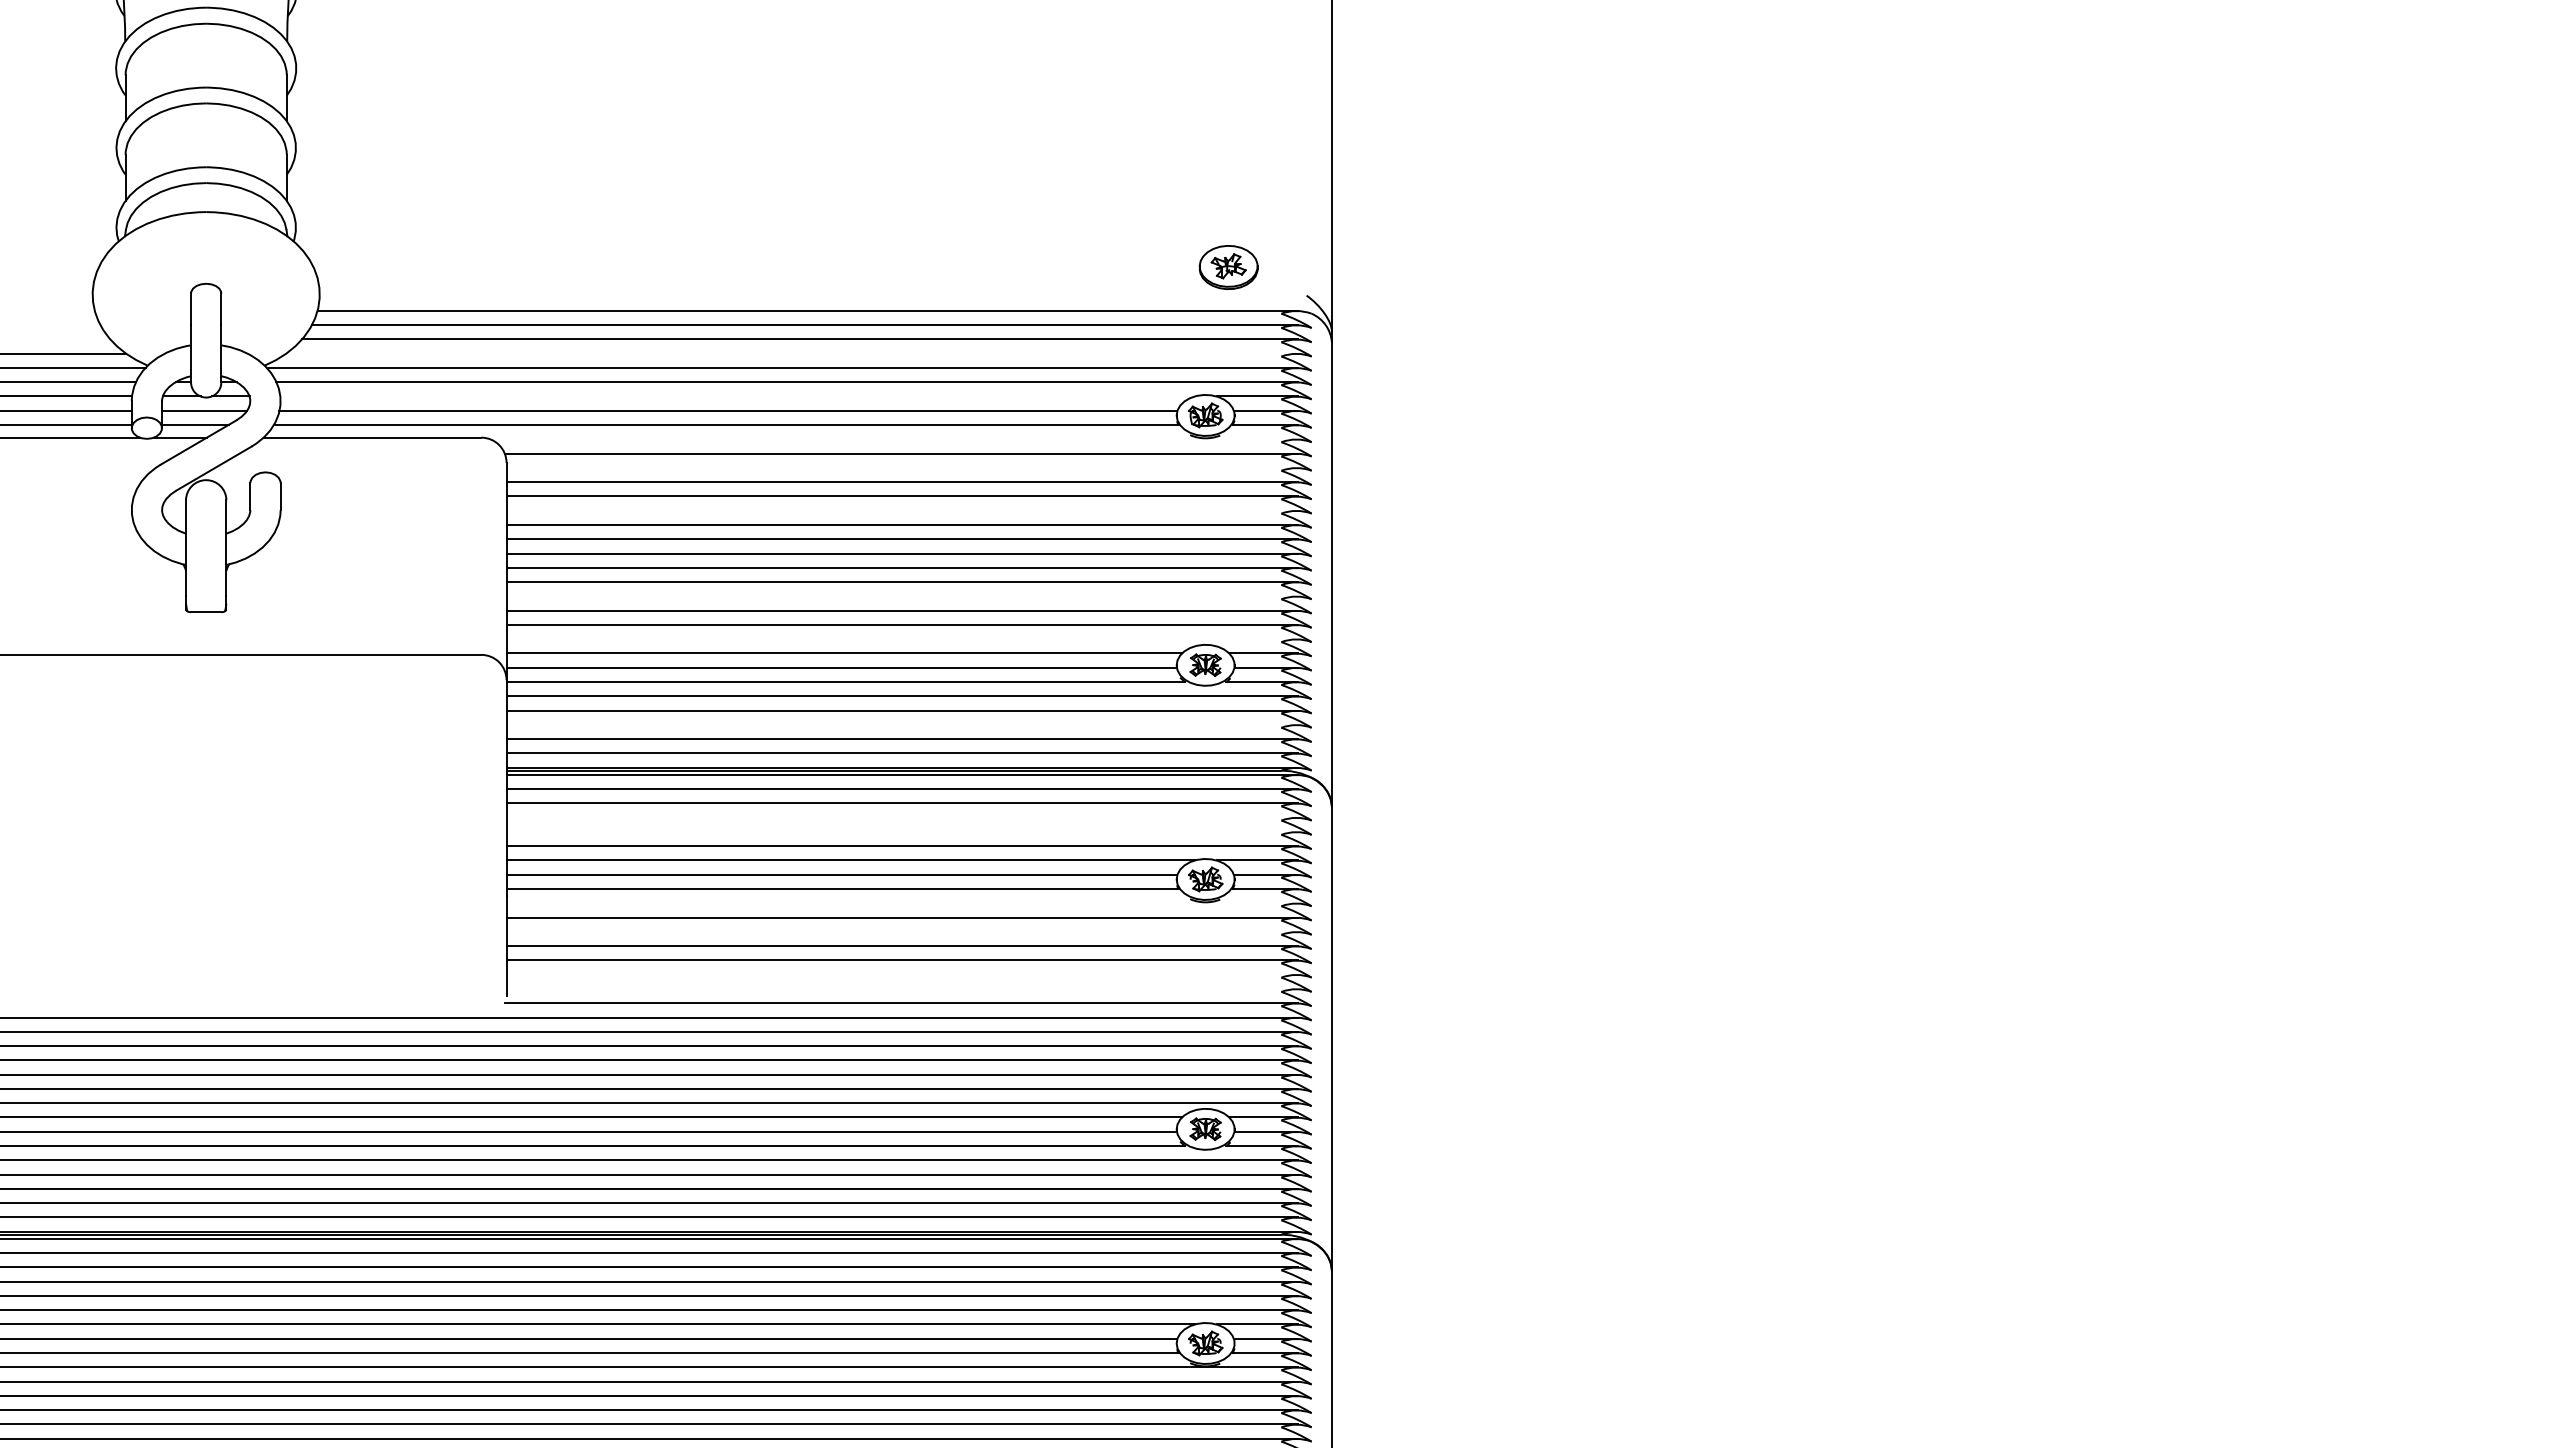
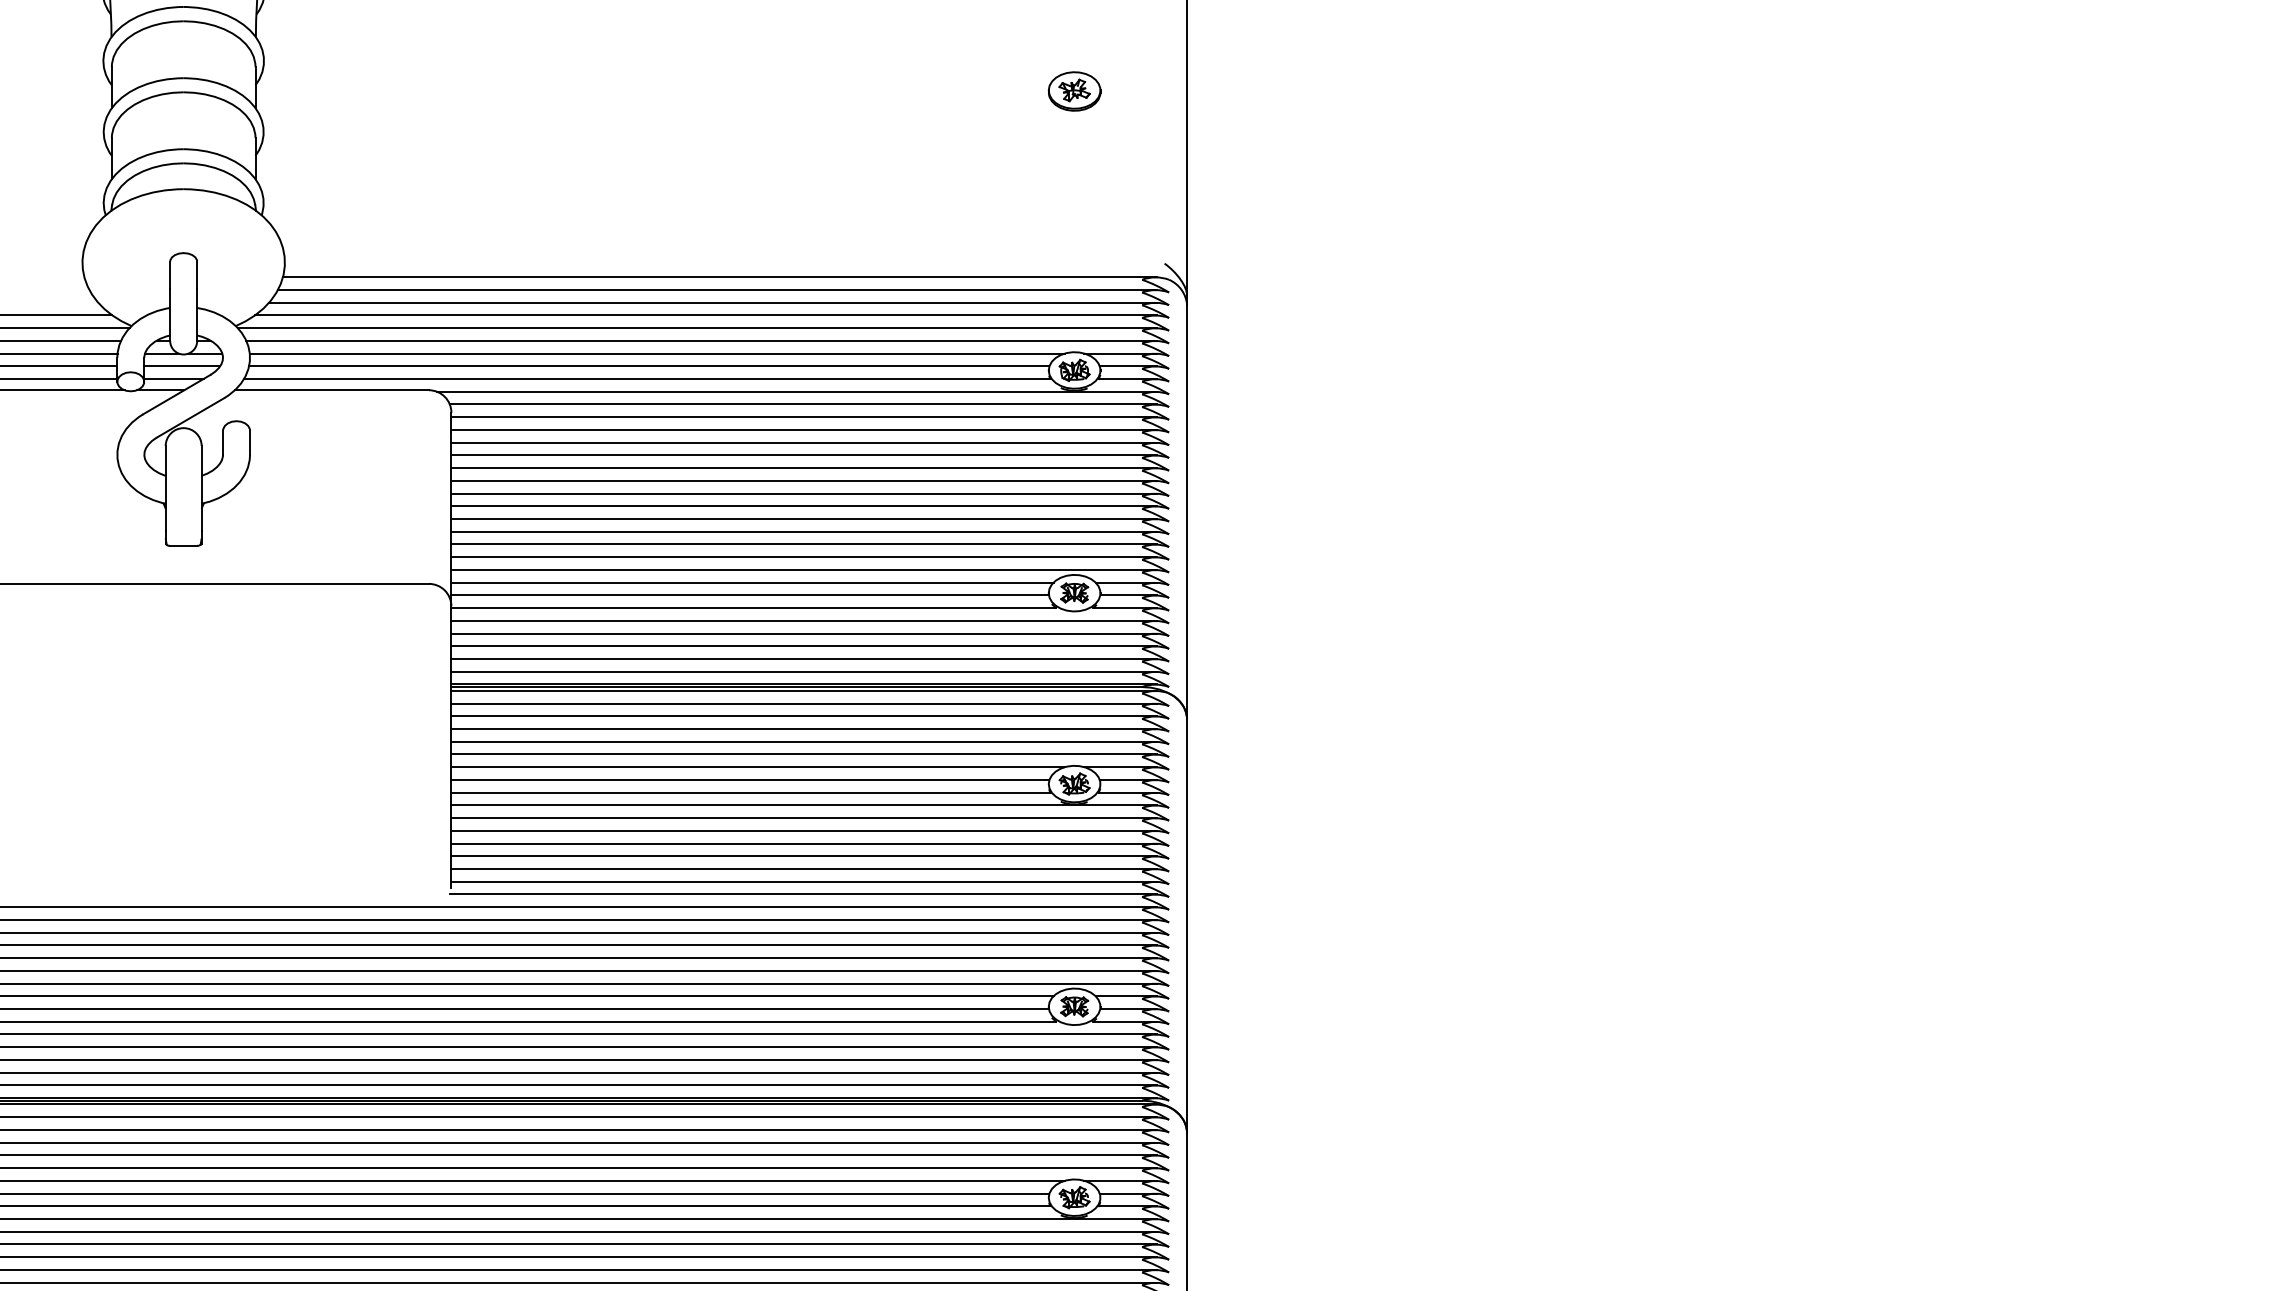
part: (1228, 267) -> (1074, 91), moved
line: (792, 353) -> (706, 315), added
line: (737, 396) -> (657, 353), added
line: (894, 439) -> (797, 391), added
line: (902, 467) -> (804, 416), added
line: (902, 510) -> (804, 455), added
line: (902, 596) -> (804, 531), added
line: (902, 639) -> (804, 570), added
line: (902, 724) -> (804, 645), added
line: (902, 817) -> (804, 728), added
line: (902, 831) -> (804, 741), added
line: (902, 903) -> (804, 805), added
line: (902, 931) -> (804, 830), added
line: (902, 974) -> (804, 868), added
line: (902, 988) -> (804, 881), added

